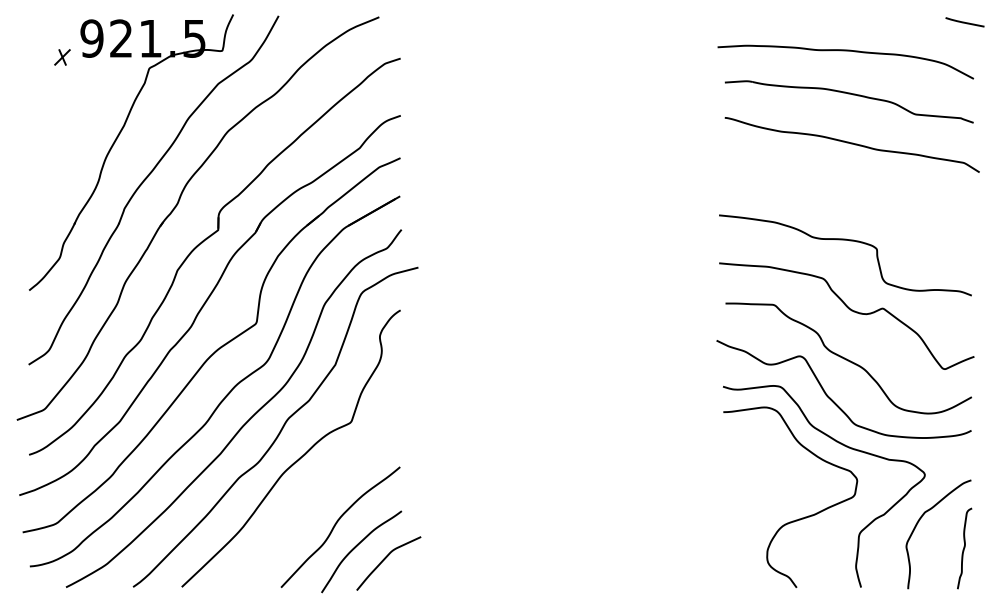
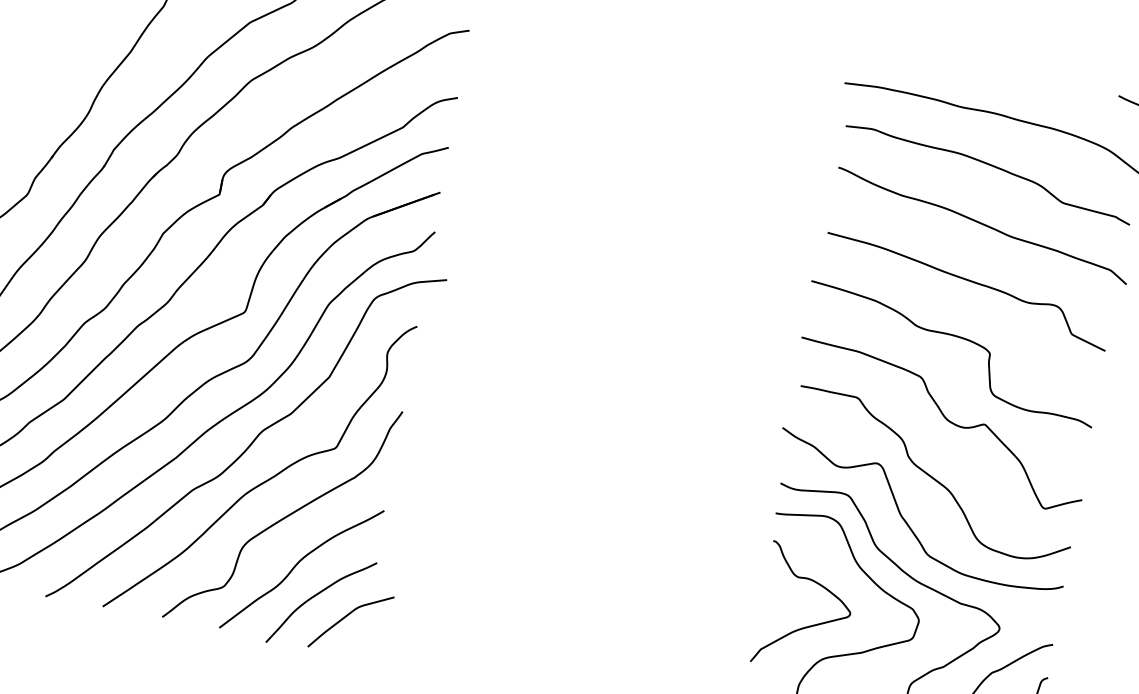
curve: (850, 193) -> (970, 282), added
curve: (318, 486) -> (284, 516), added
curve: (767, 499) -> (809, 625), added

